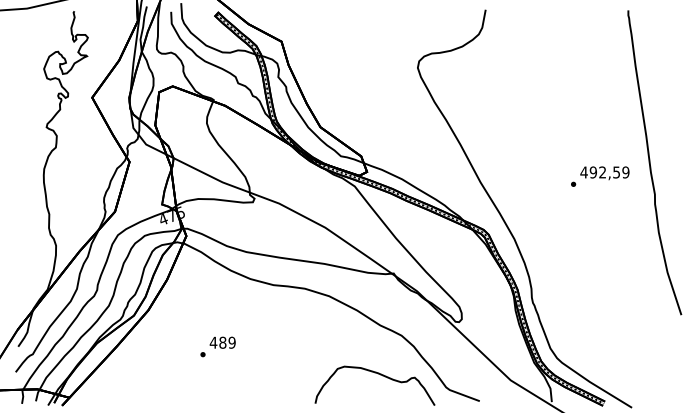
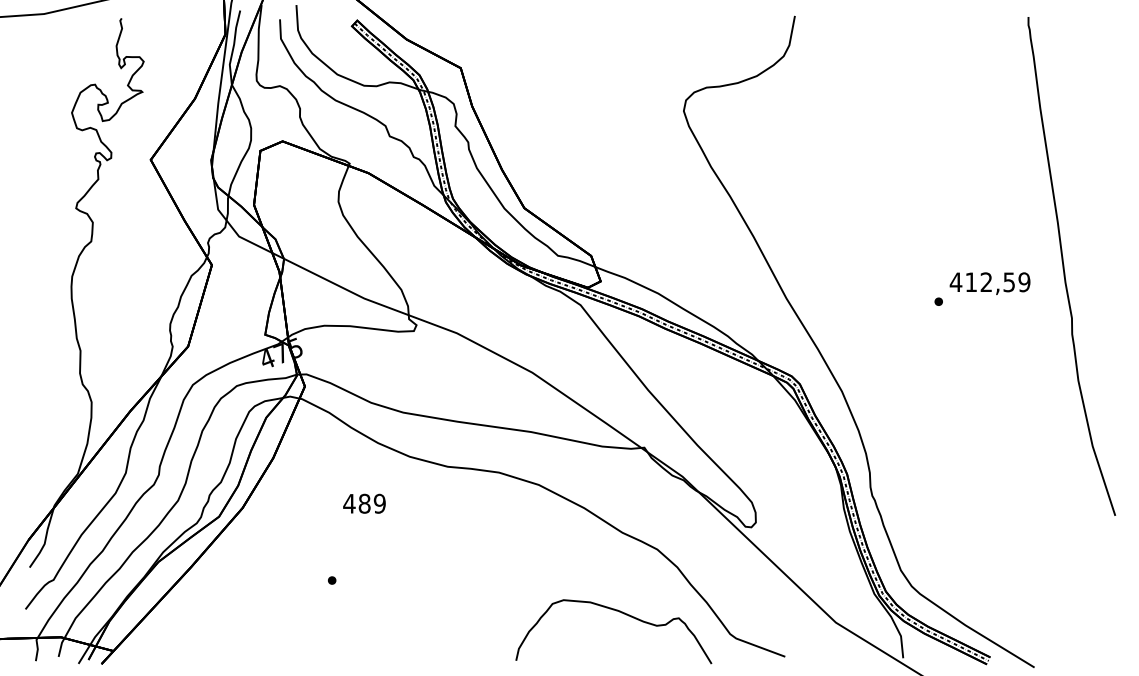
text: (592, 172) -> (969, 282), 492,59 -> 412,59
text: (222, 342) -> (364, 503), moved

